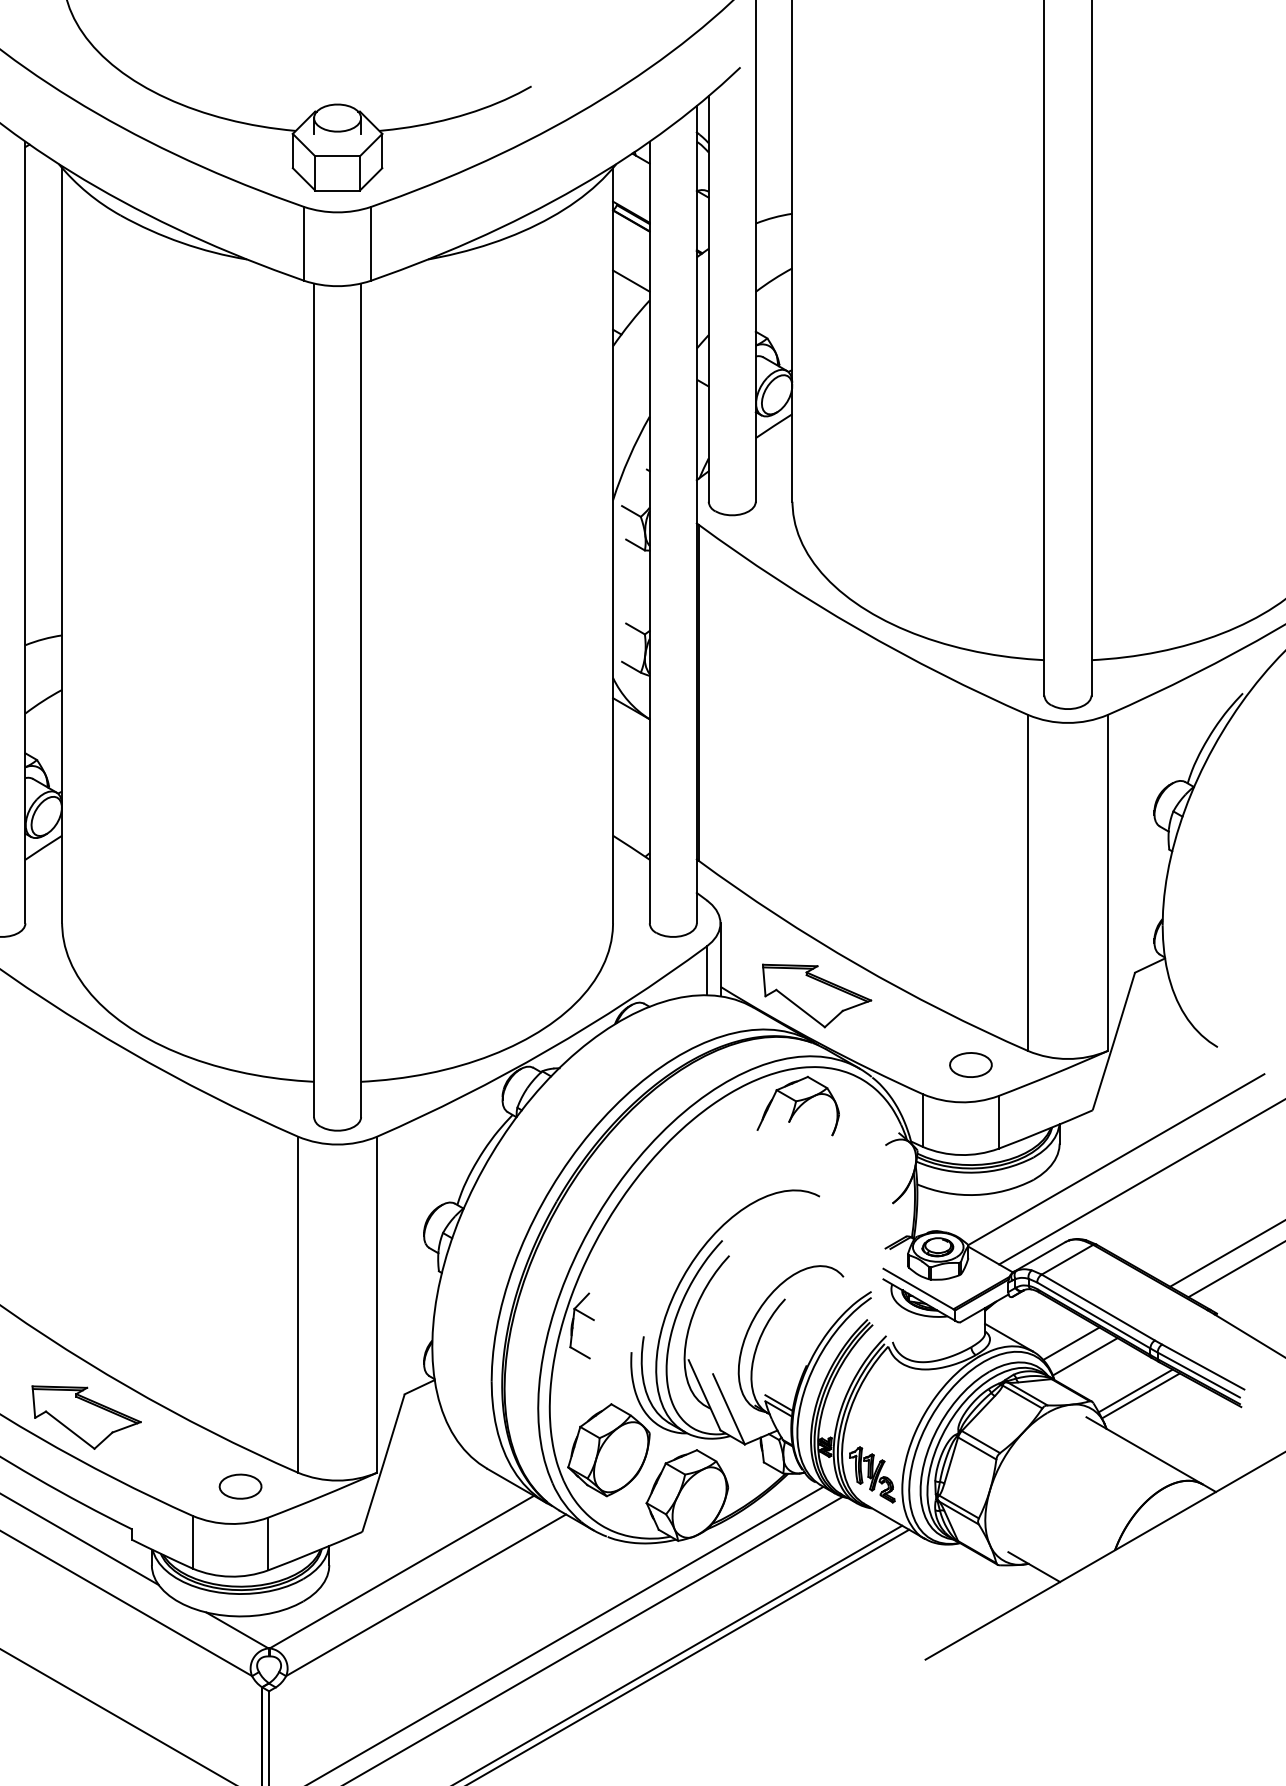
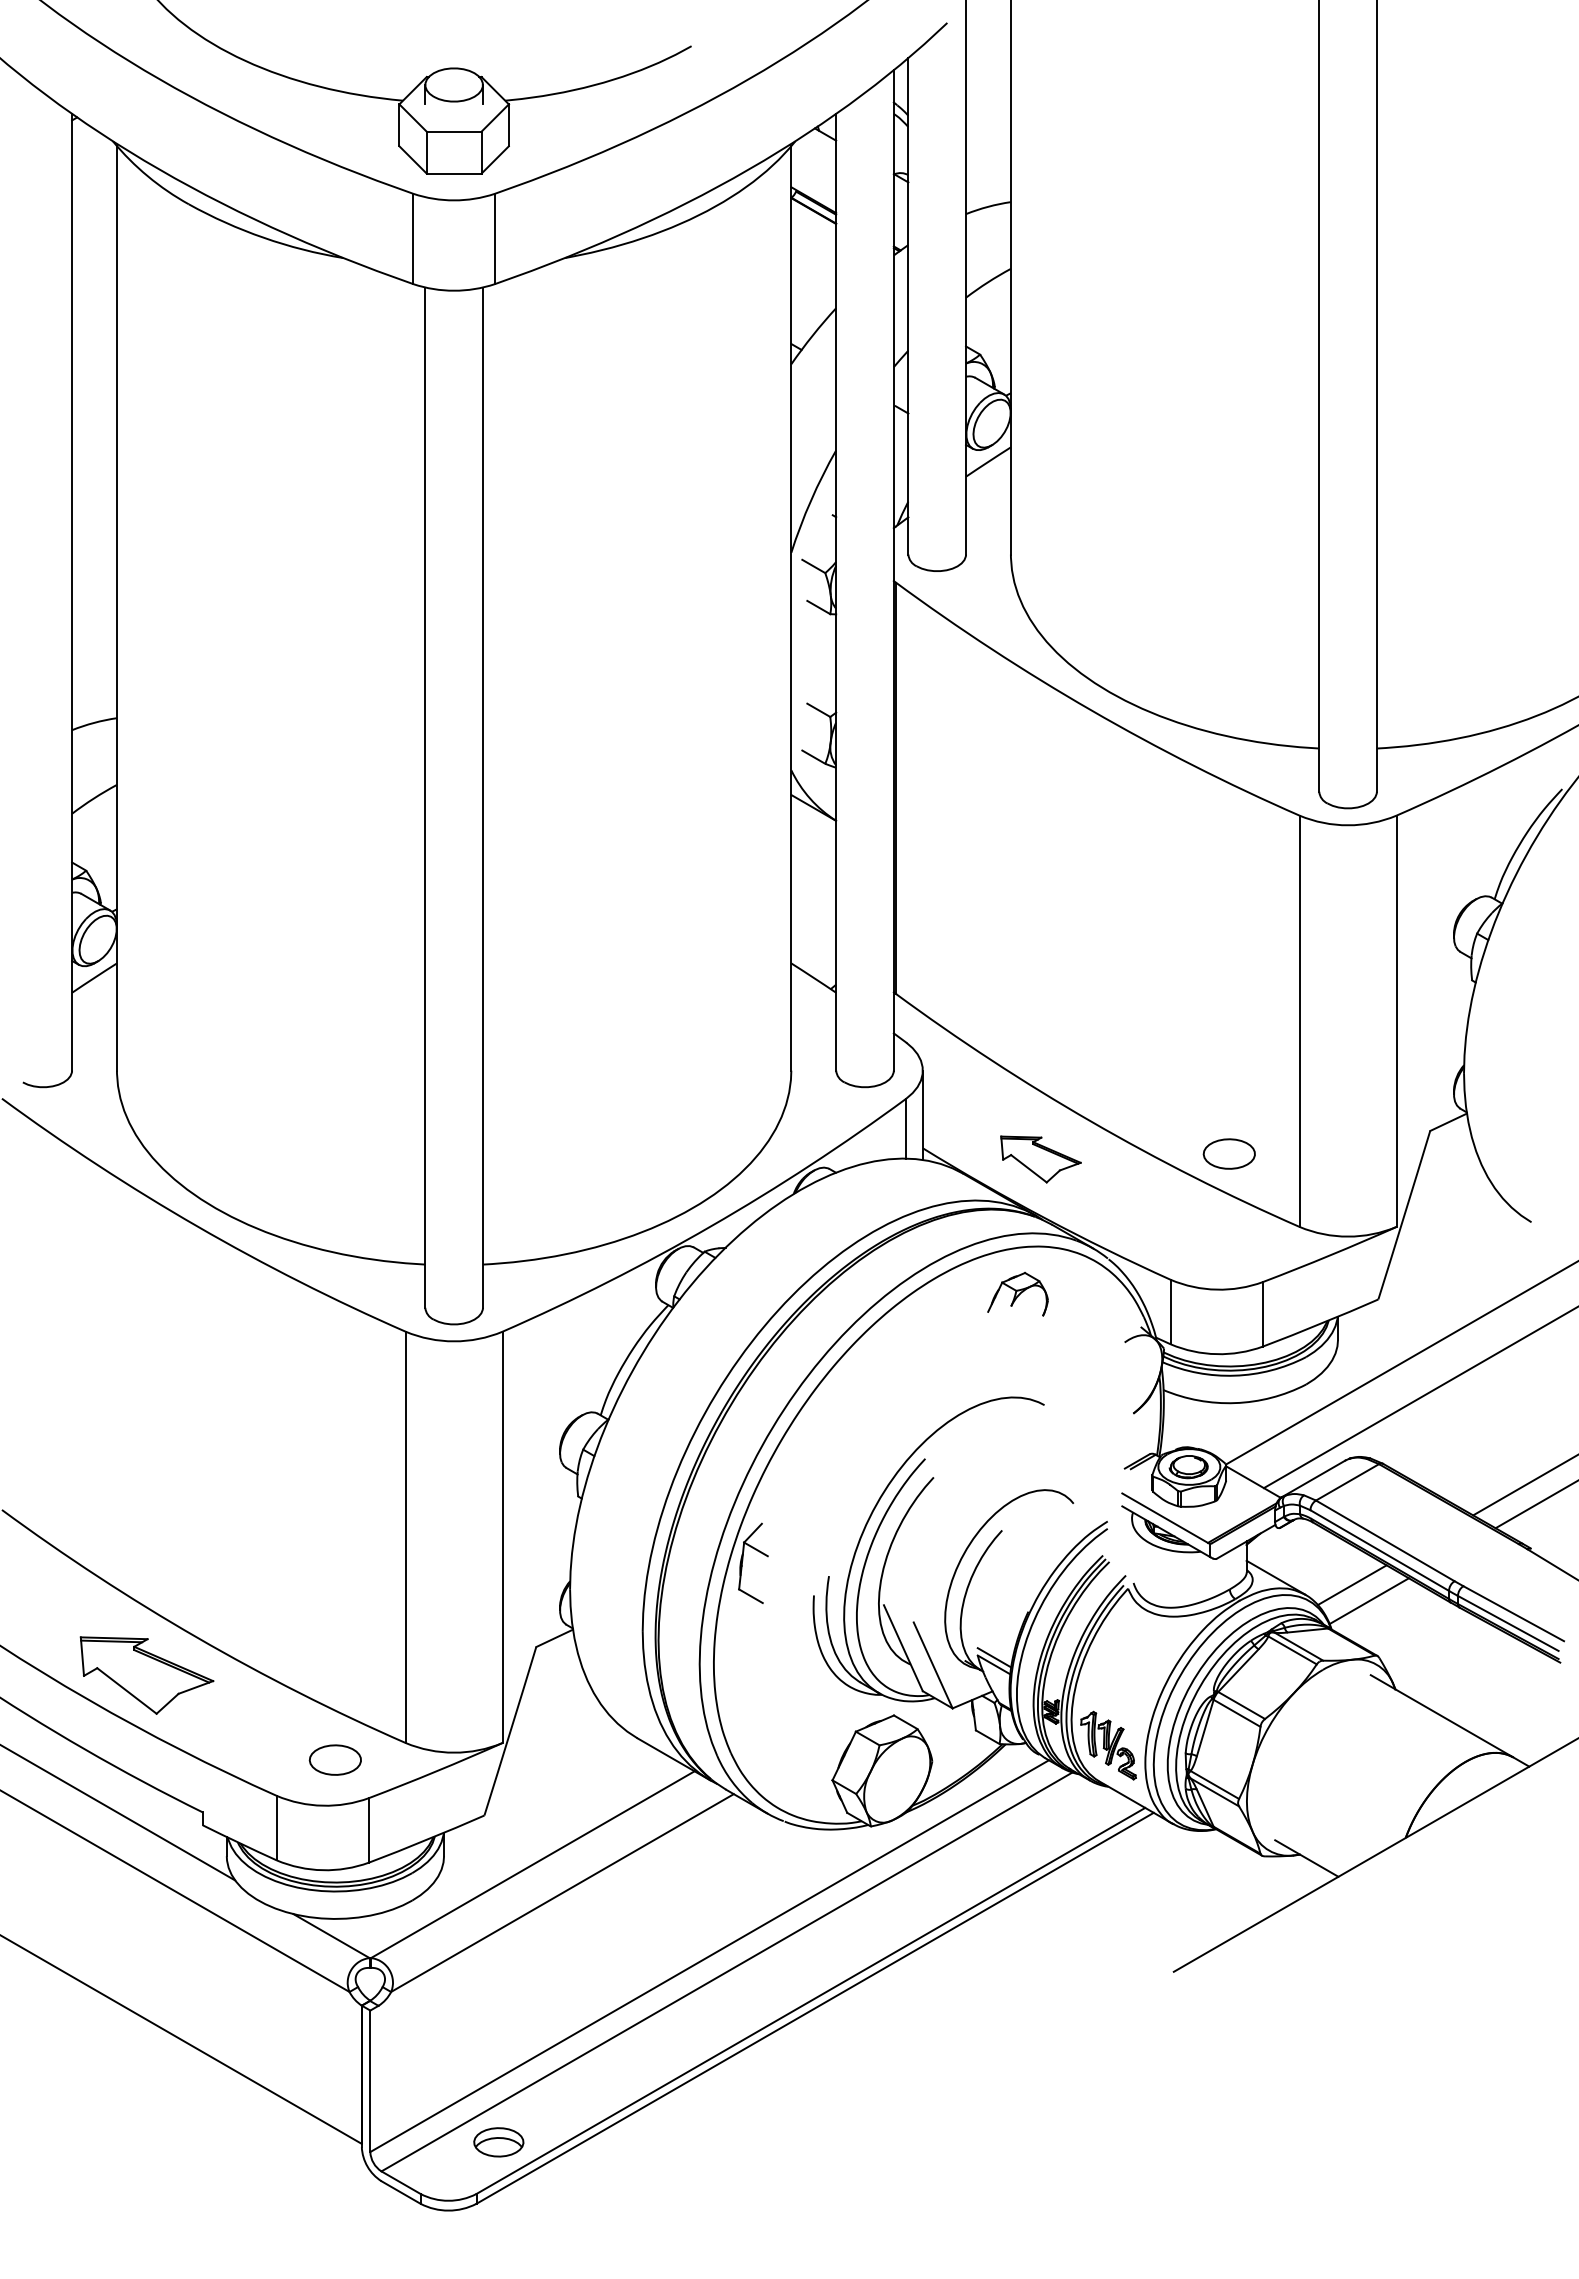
line: (631, 281) -> (813, 284), removed
part: (816, 995) -> (1040, 1159), size x0.6
part: (970, 1064) -> (1228, 1153), moved
part: (797, 1106) -> (1017, 1294), size x0.6
line: (1135, 1390) -> (1430, 1642), removed
line: (1140, 1395) -> (1437, 1648), removed
part: (609, 1450) -> (786, 1715), removed

